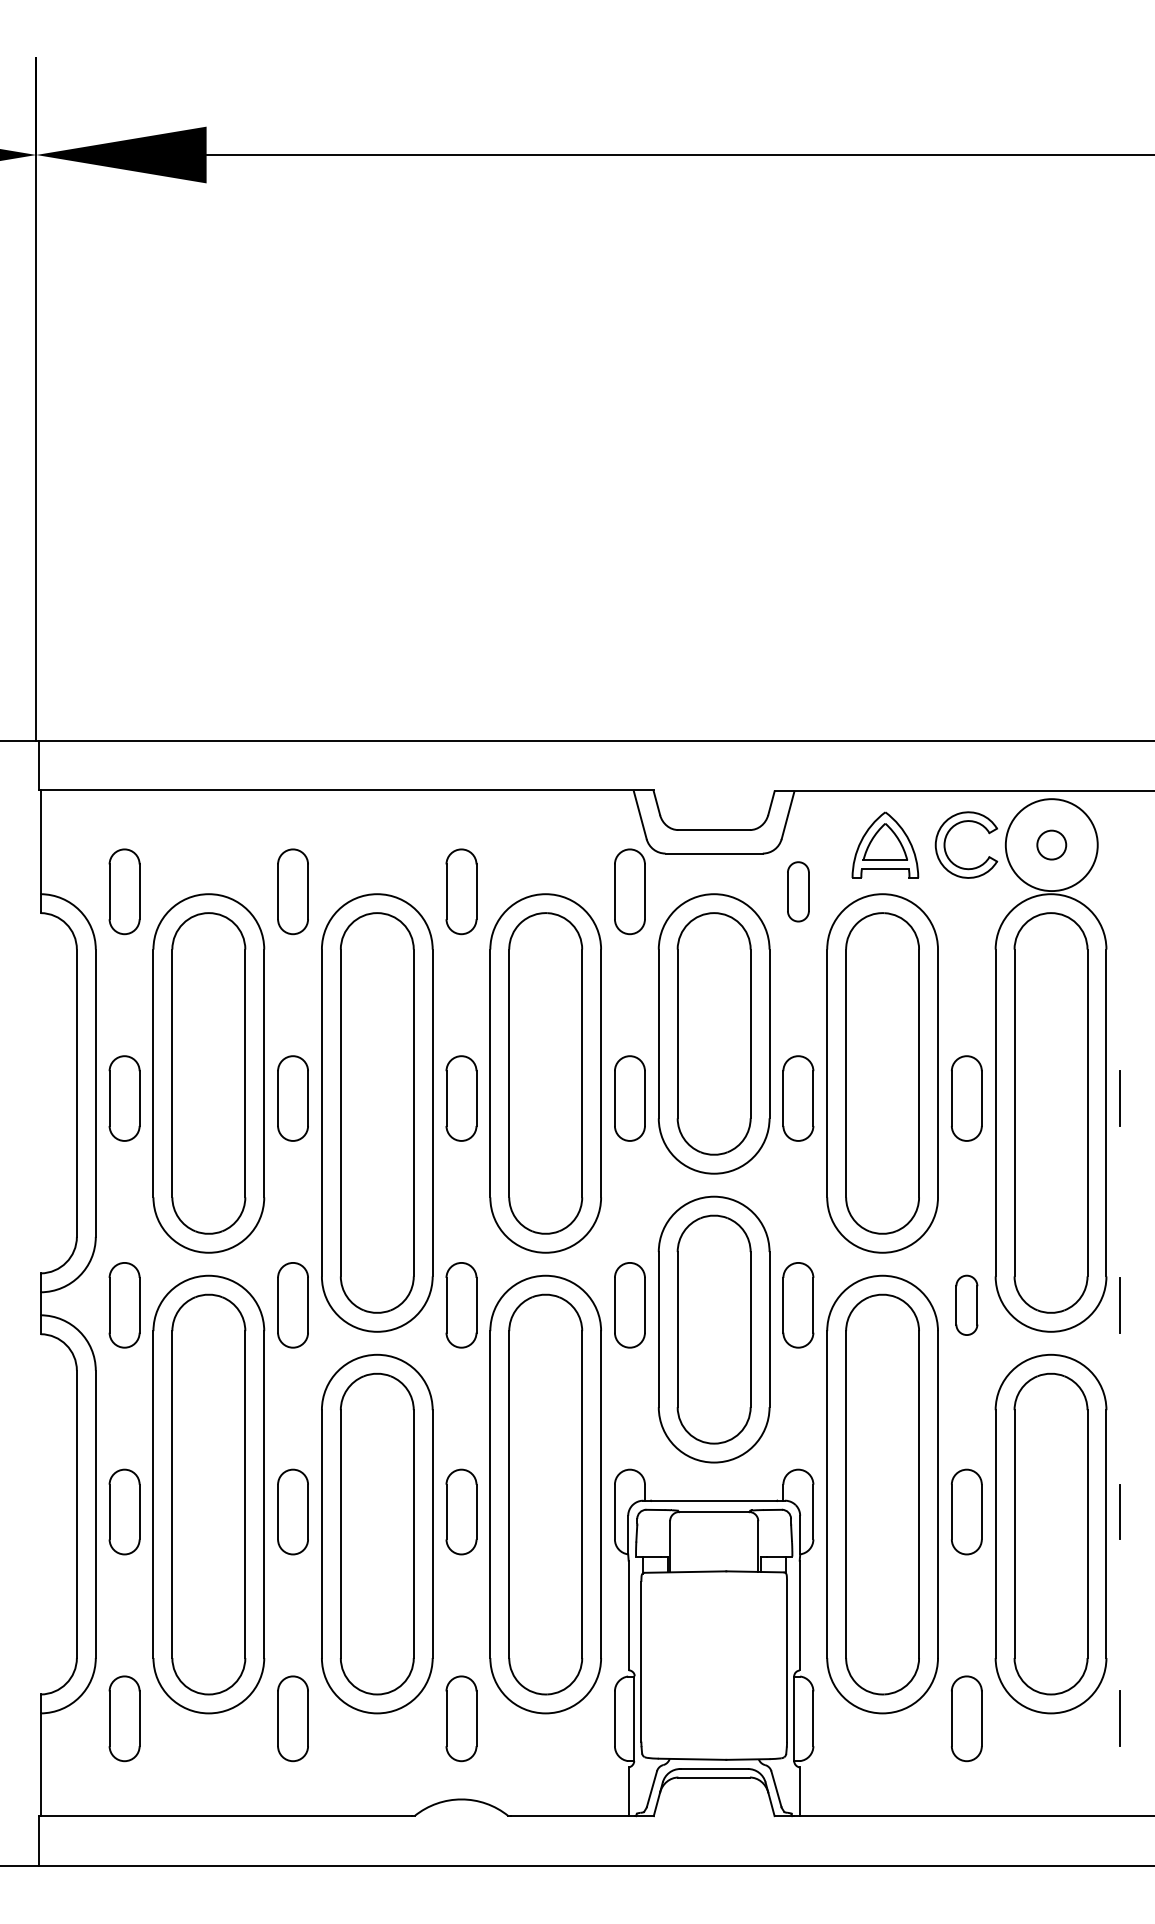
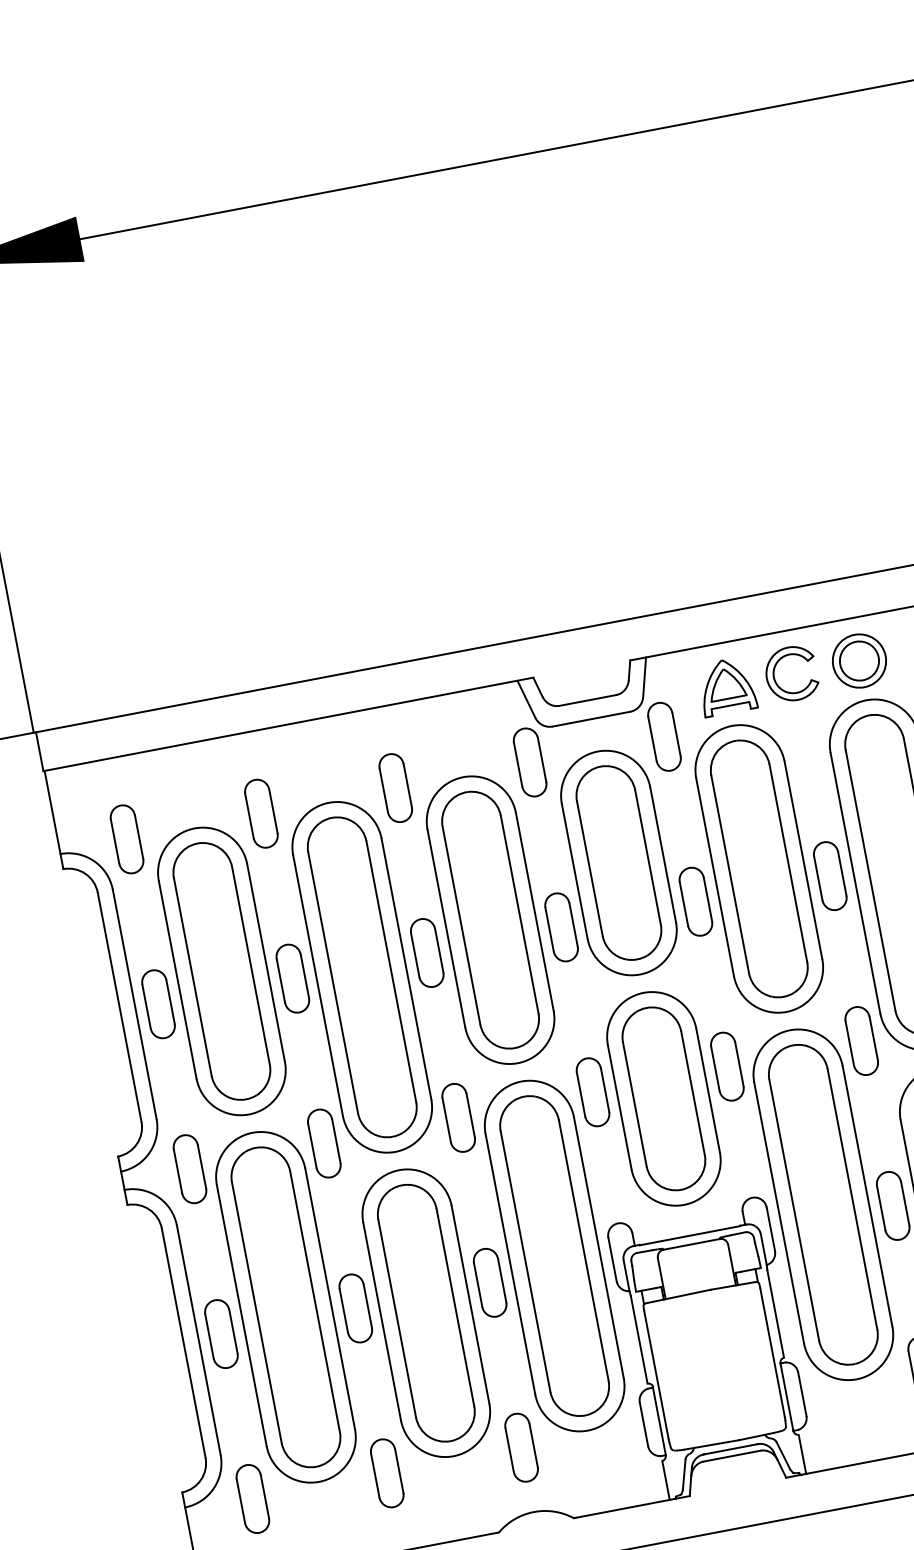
circle: (1051, 844) -> (859, 660), size x0.71
circle: (1051, 845) -> (859, 661), size x1.67
part: (798, 891) -> (664, 736), size x1.43
part: (966, 1305) -> (861, 1041), size x1.43

